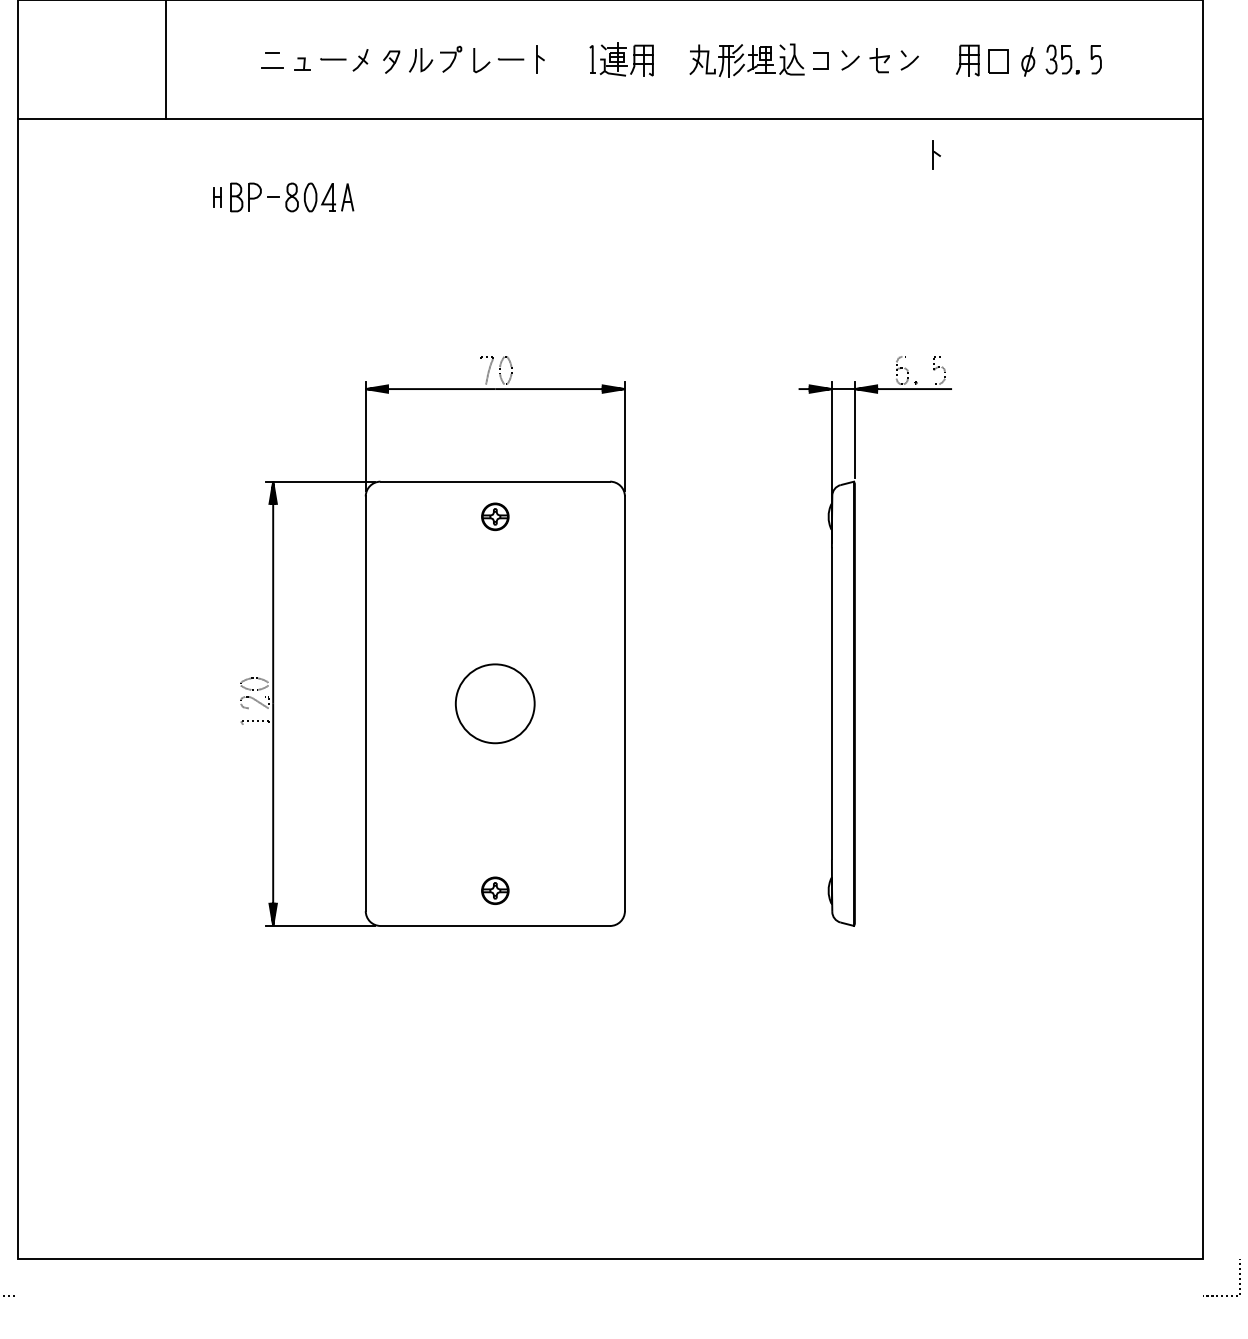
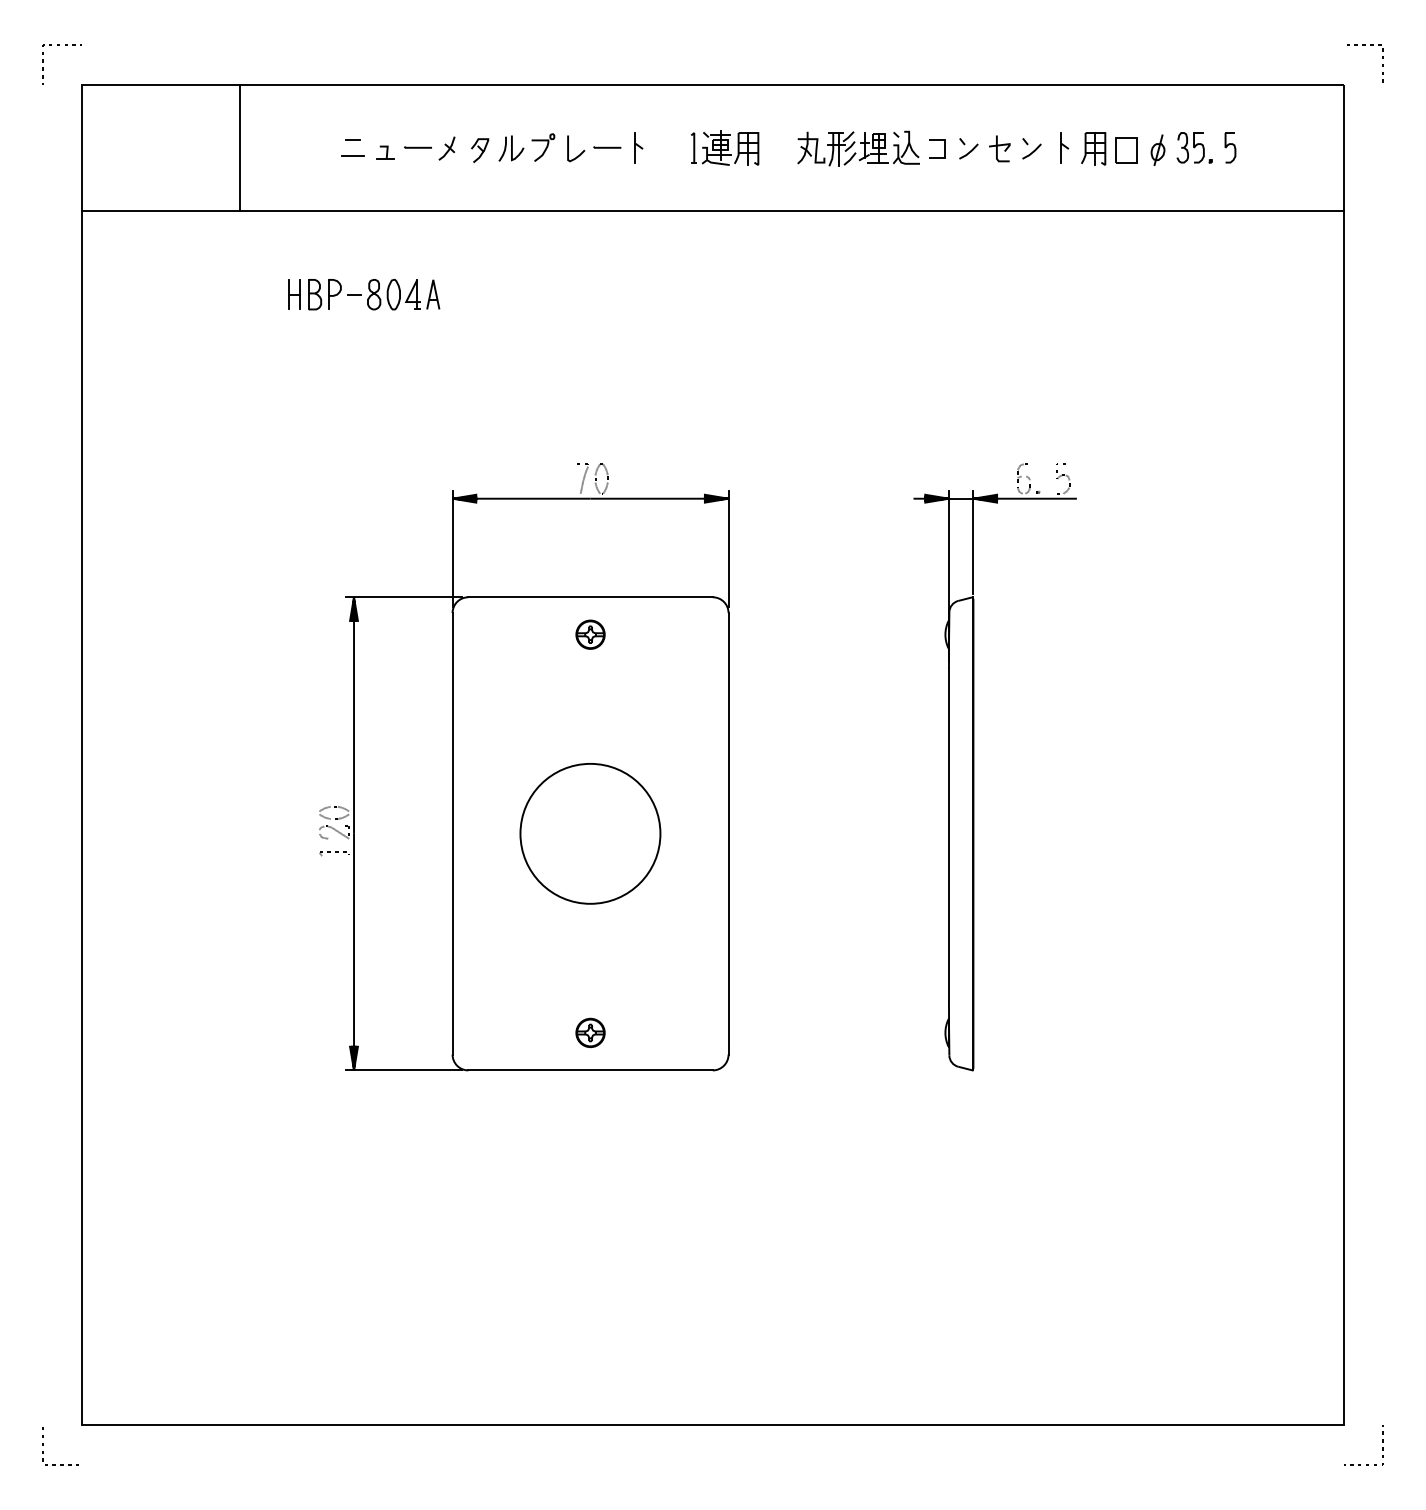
part: (936, 155) -> (1064, 147), moved
part: (217, 197) -> (294, 294), size x1.43
circle: (495, 703) -> (590, 833), size x1.67

